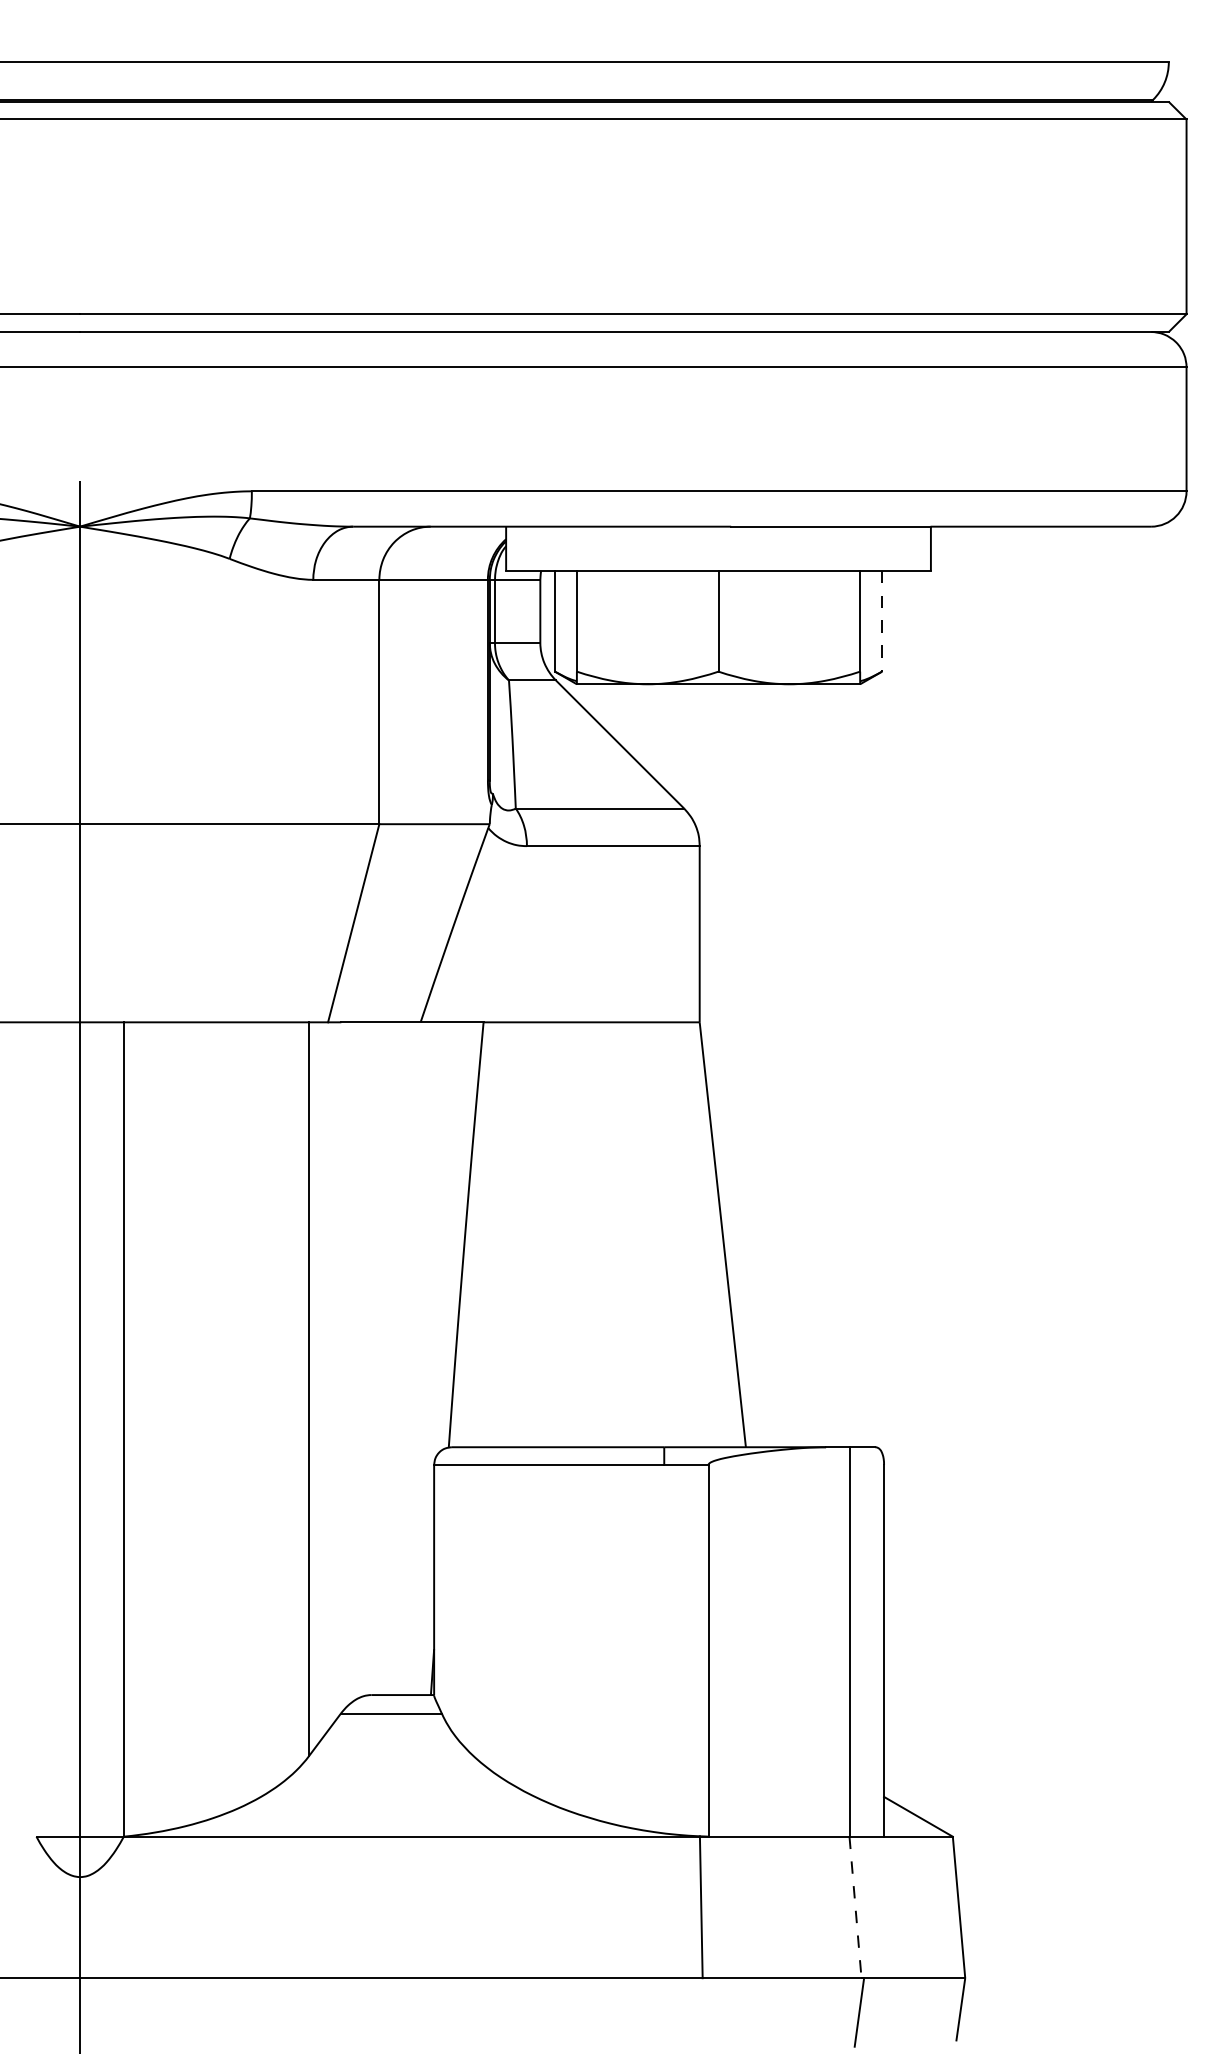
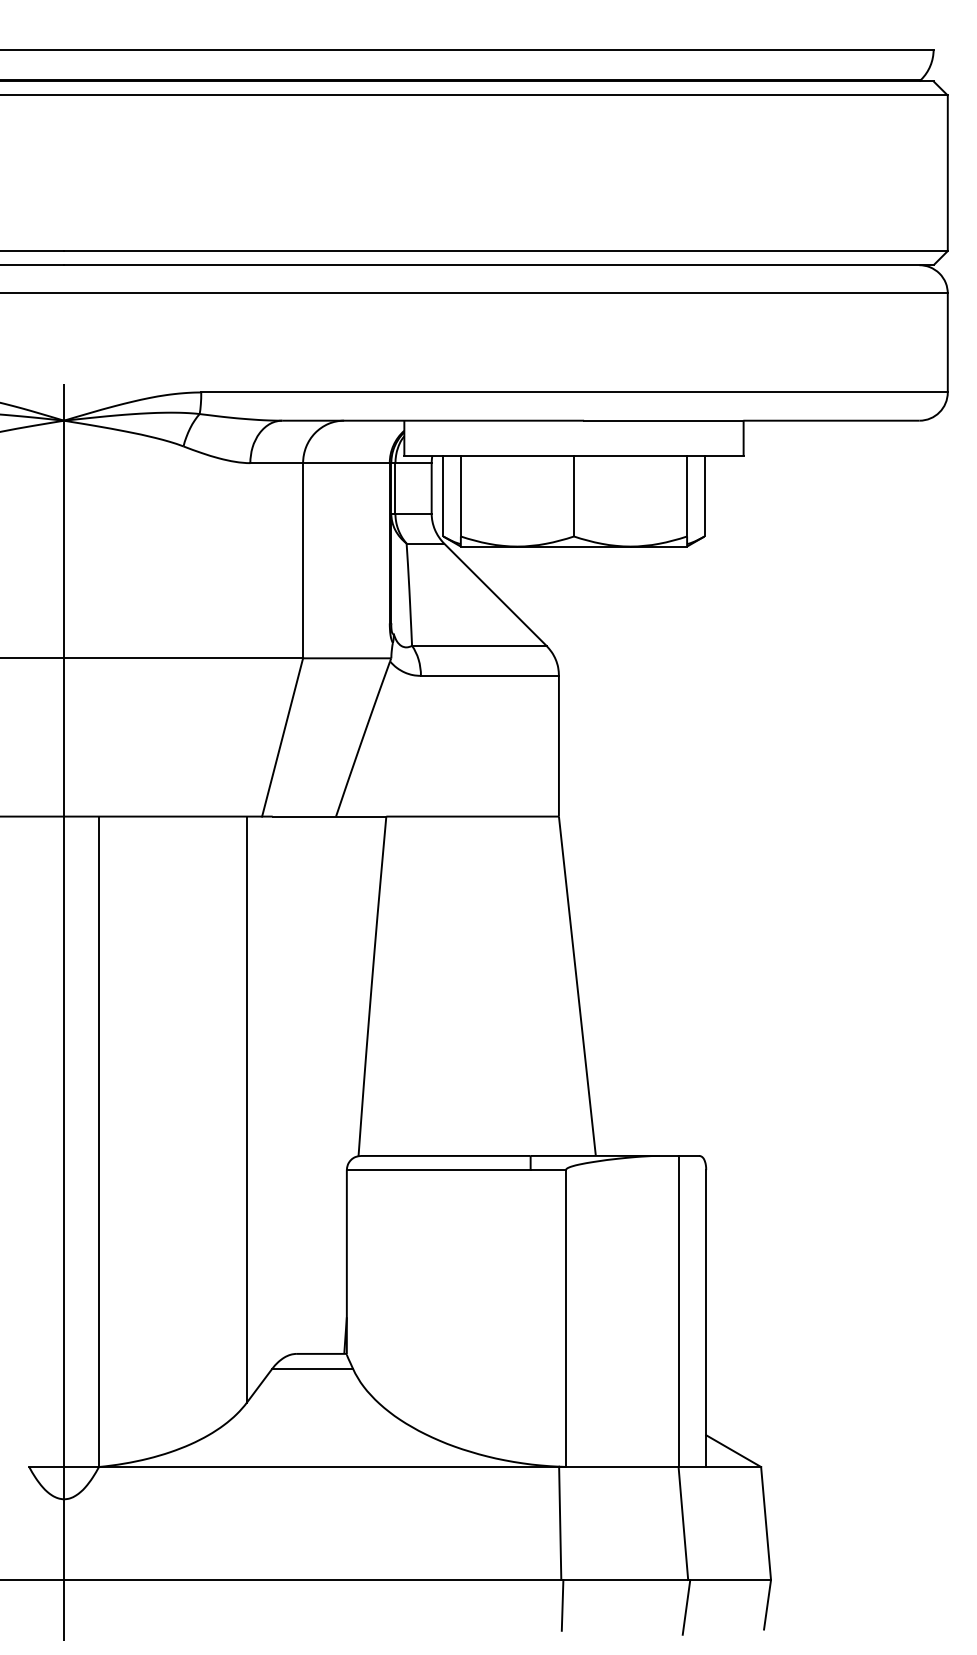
line: (882, 621) -> (704, 496), dashed -> solid
line: (855, 1907) -> (683, 1523), dashed -> solid
line: (704, 2009) -> (562, 1605), added

